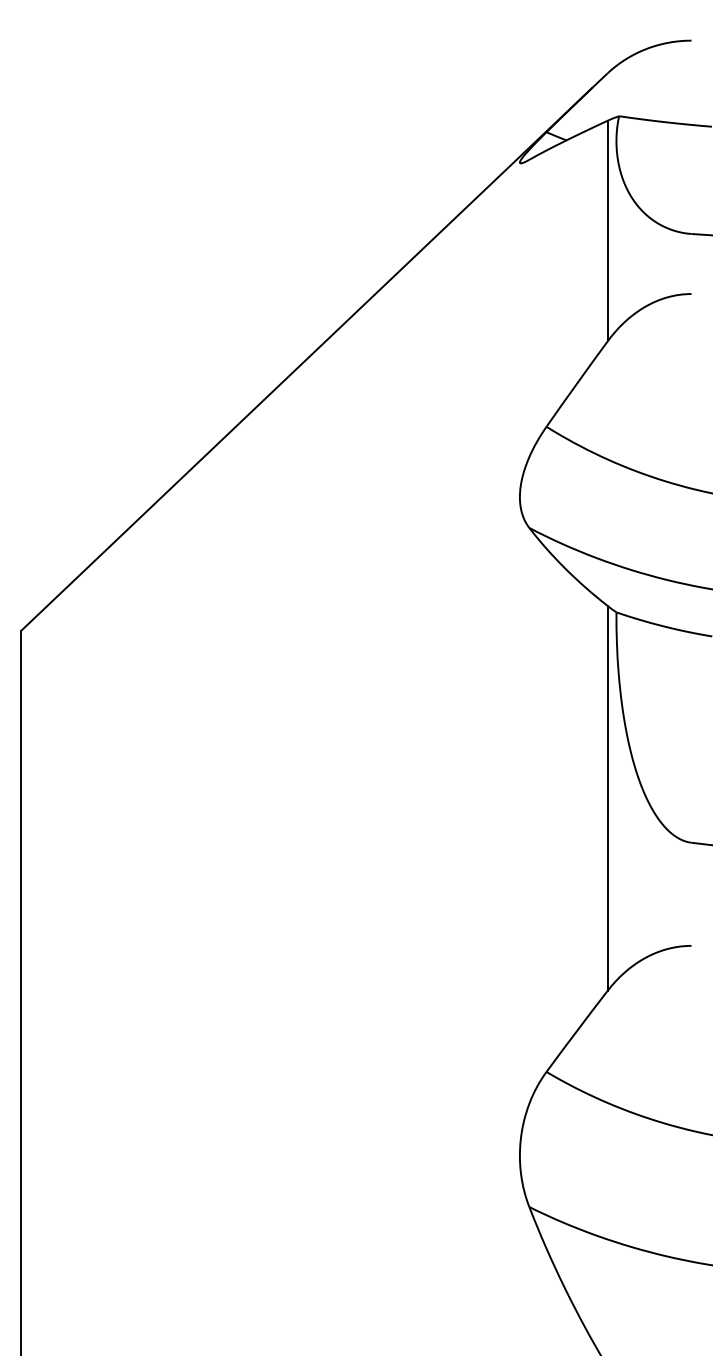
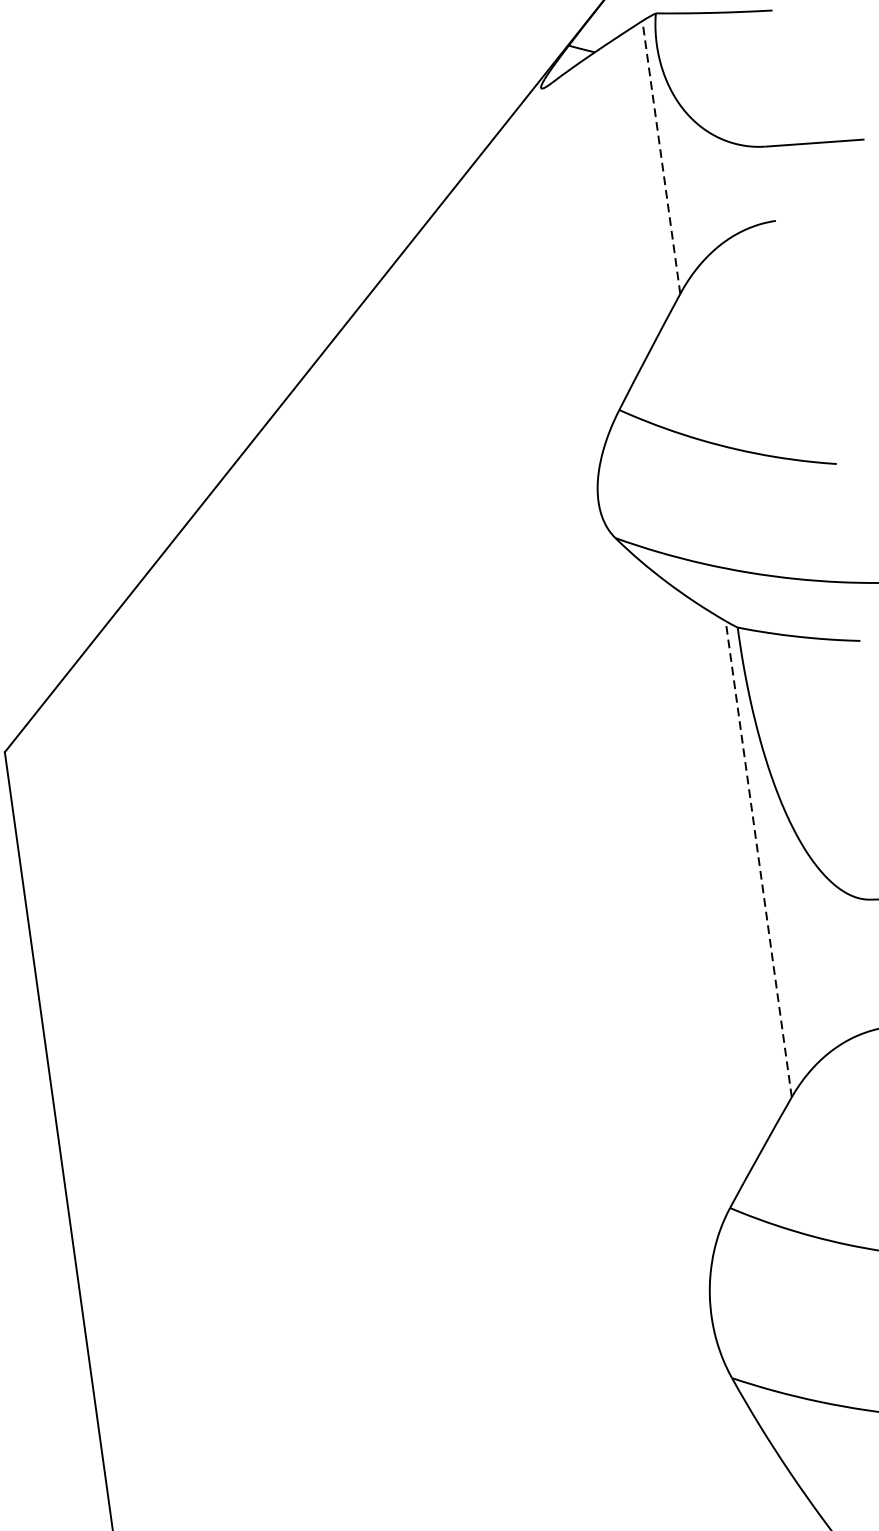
line: (607, 230) -> (661, 156), solid -> dashed
line: (607, 797) -> (758, 858), solid -> dashed

